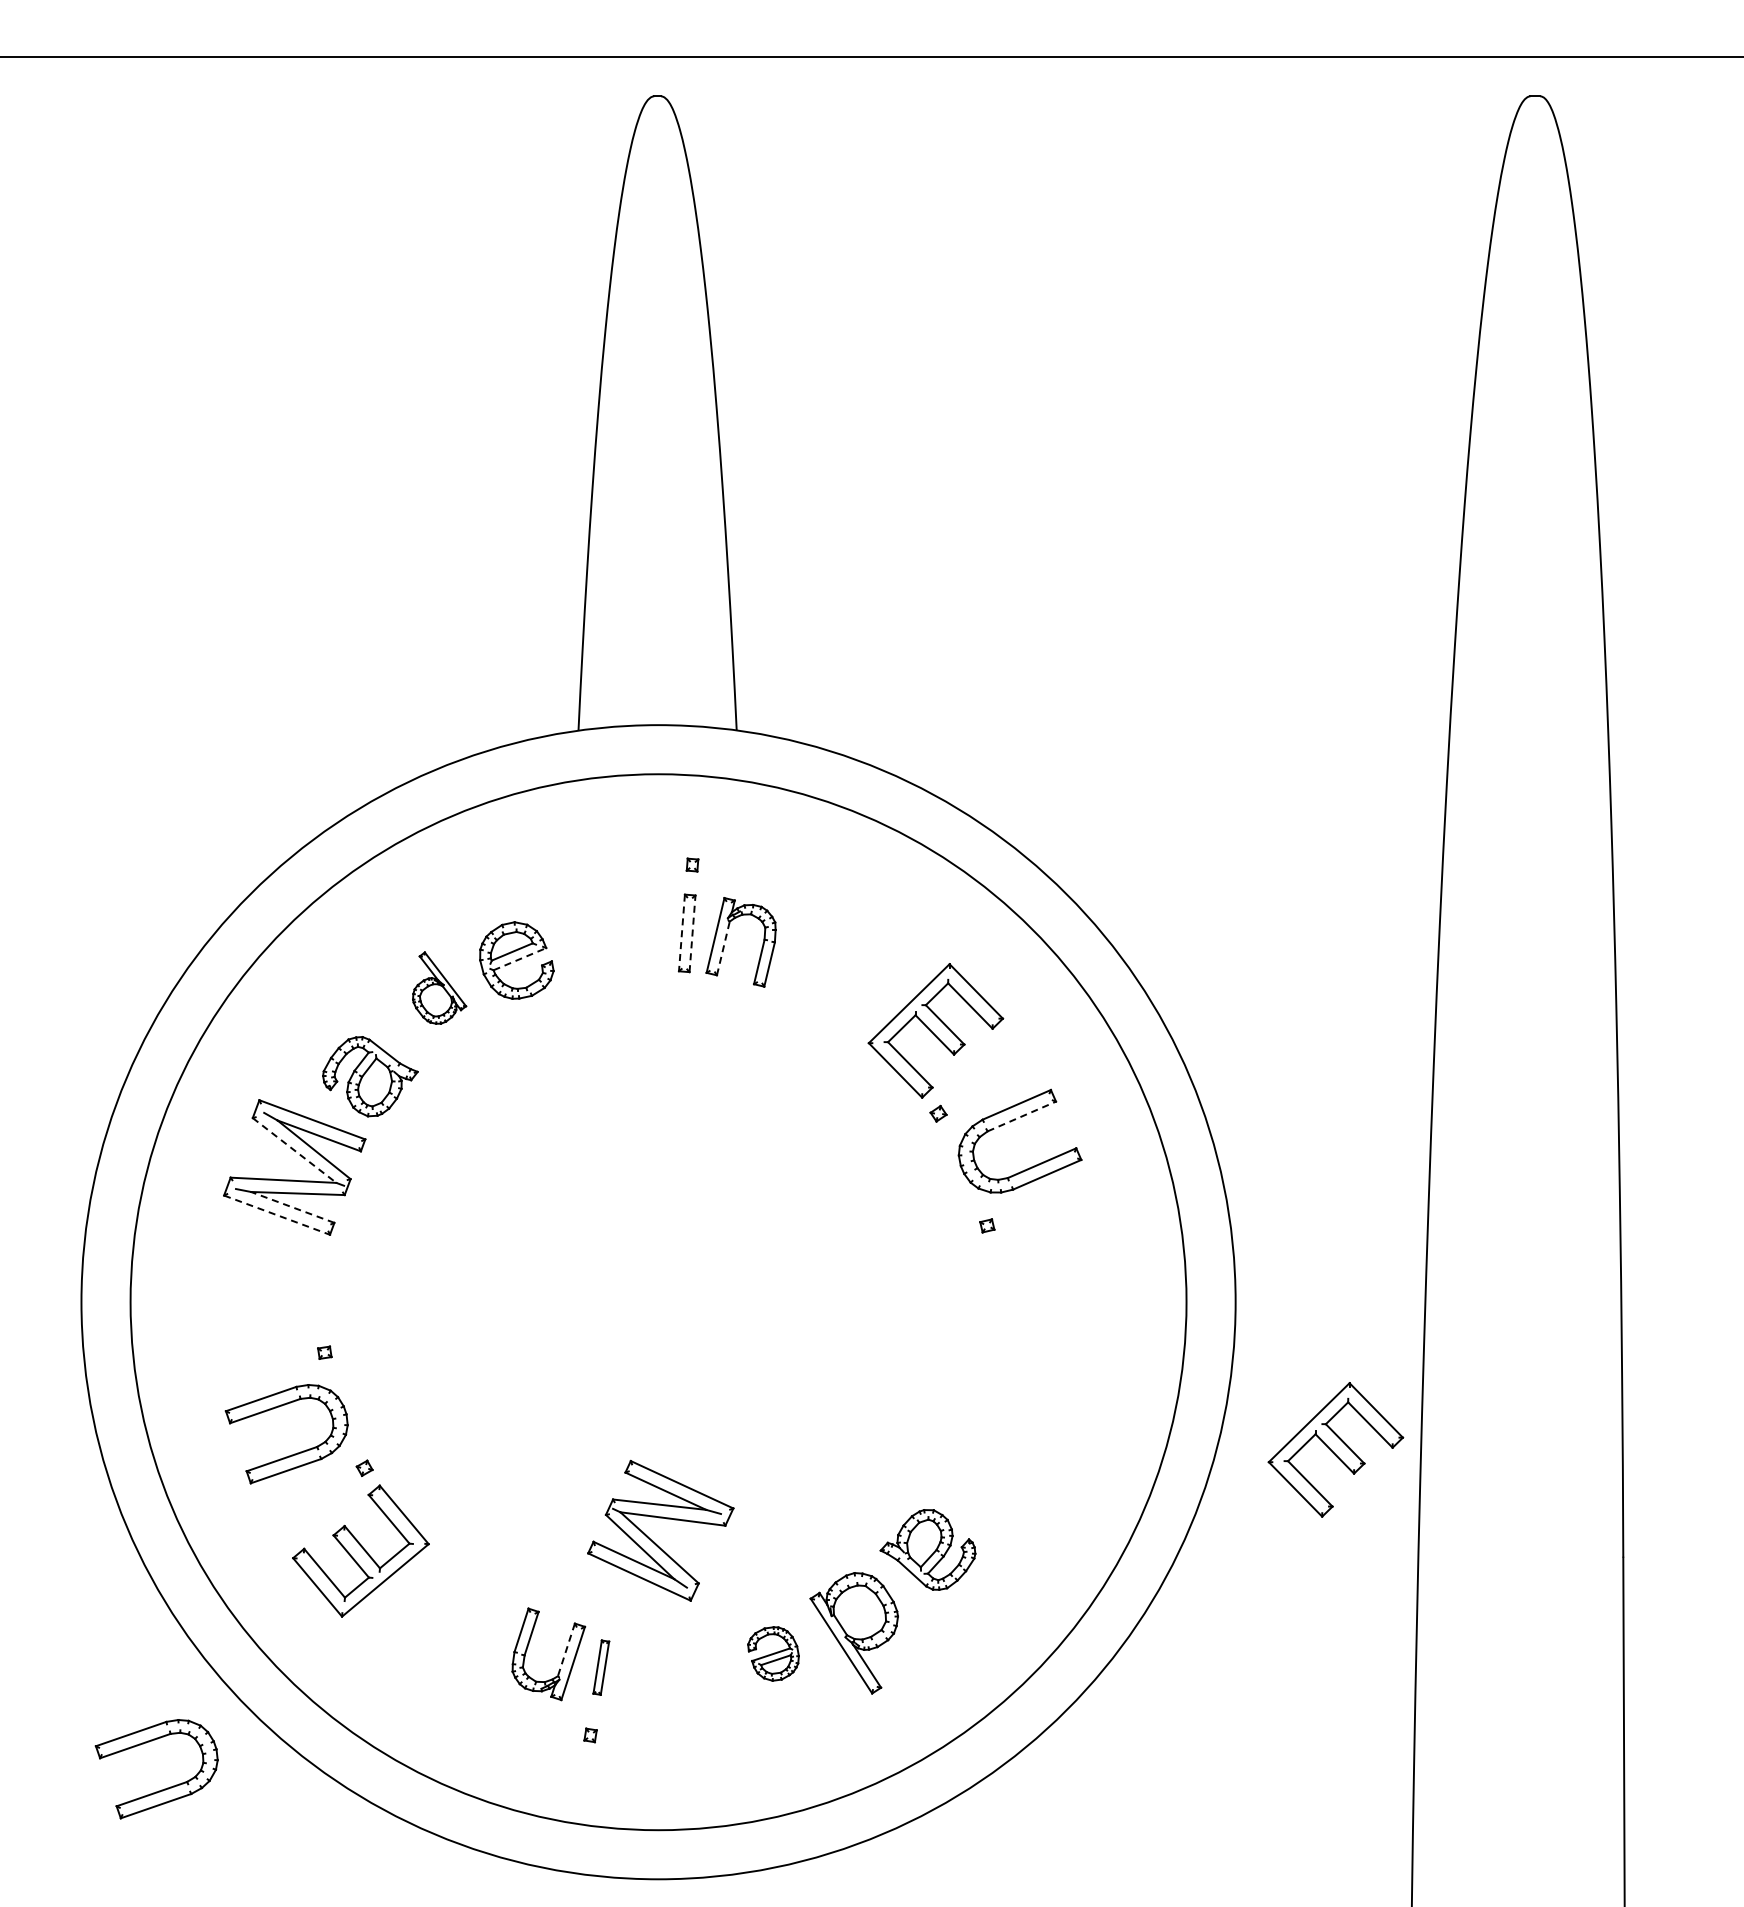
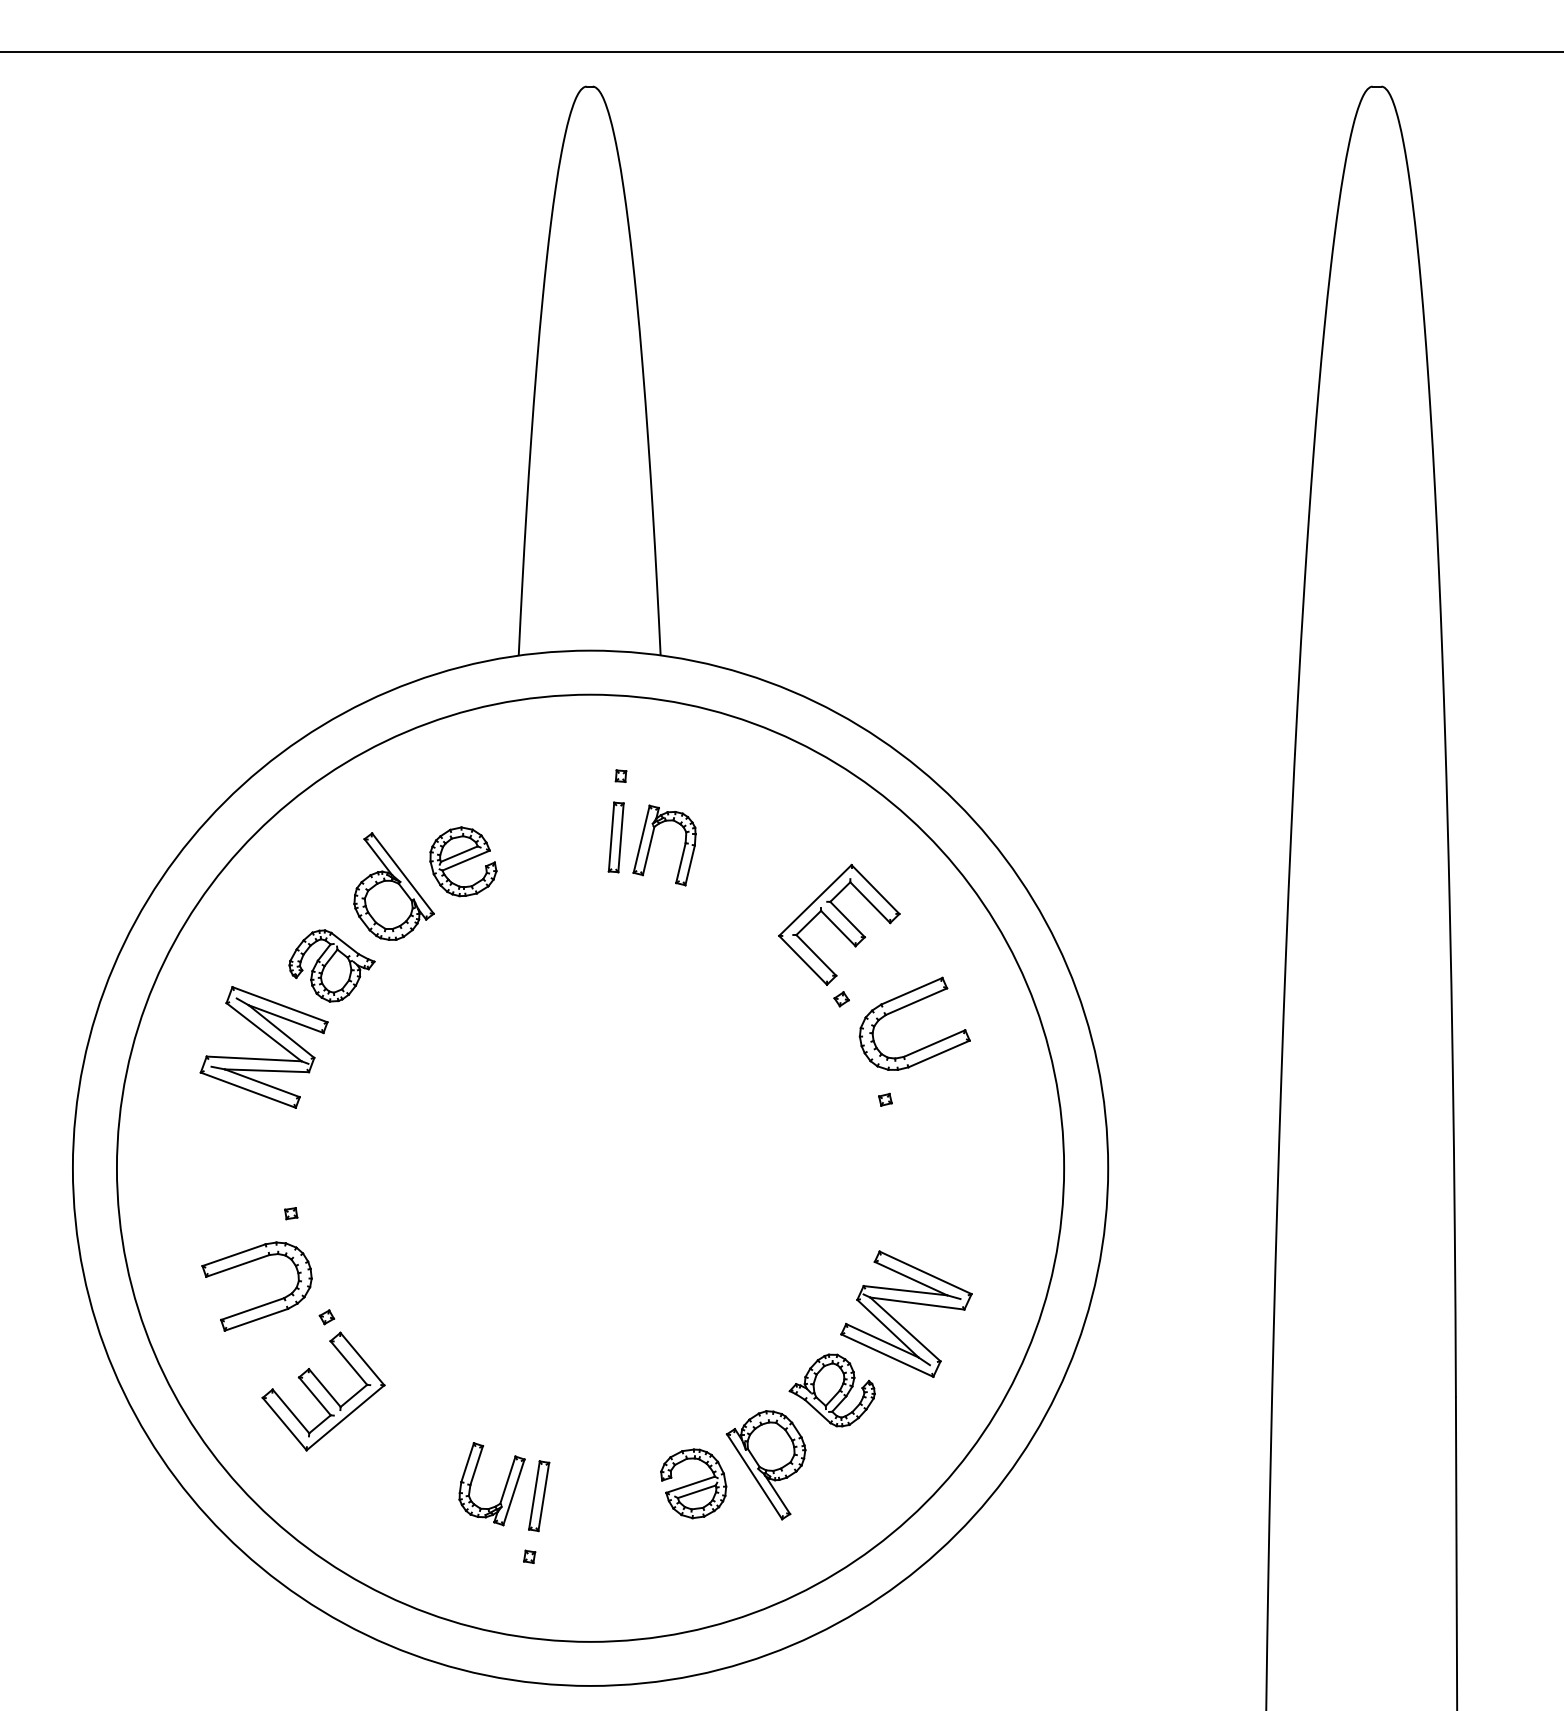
line: (681, 933) -> (611, 837), dashed -> solid
line: (692, 933) -> (620, 837), dashed -> solid
line: (723, 948) -> (648, 851), dashed -> solid
line: (519, 959) -> (465, 860), dashed -> solid
part: (439, 987) -> (394, 885), size x1.67
line: (1022, 1116) -> (916, 1001), dashed -> solid
line: (294, 1150) -> (263, 1032), dashed -> solid
line: (292, 1207) -> (262, 1083), dashed -> solid
line: (277, 1215) -> (248, 1090), dashed -> solid
part: (1335, 1449) -> (1197, 1300), removed
part: (660, 1518) -> (906, 1303), moved
line: (566, 1649) -> (507, 1479), dashed -> solid
part: (773, 1653) -> (693, 1483), size x1.43
part: (601, 1667) -> (539, 1495), size x1.43
part: (164, 1788) -> (147, 1604), removed

